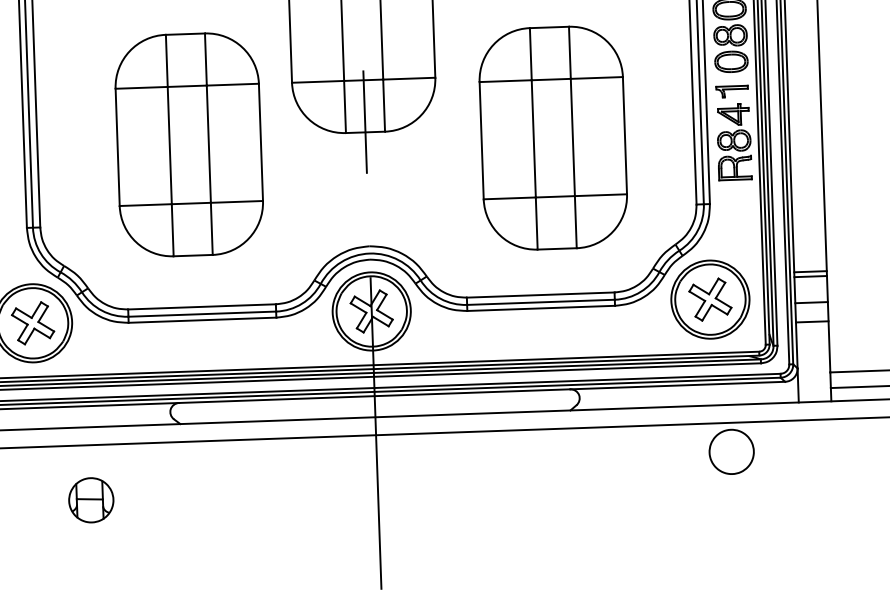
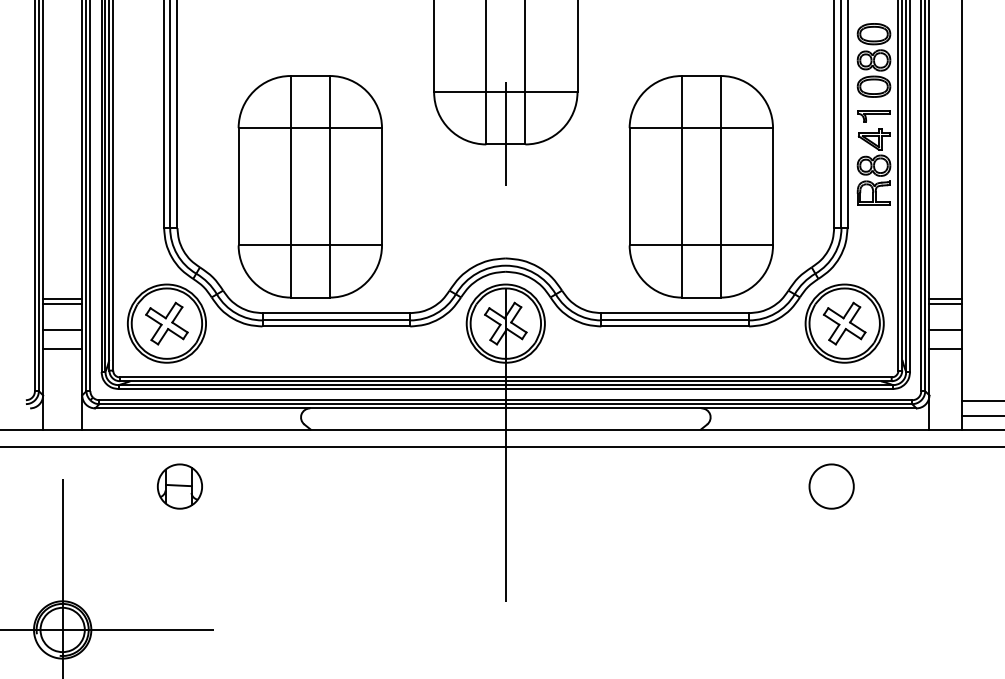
part: (552, 137) -> (700, 186), moved
part: (188, 144) -> (309, 186), moved
part: (731, 451) -> (831, 486), moved
part: (90, 500) -> (179, 486), moved

